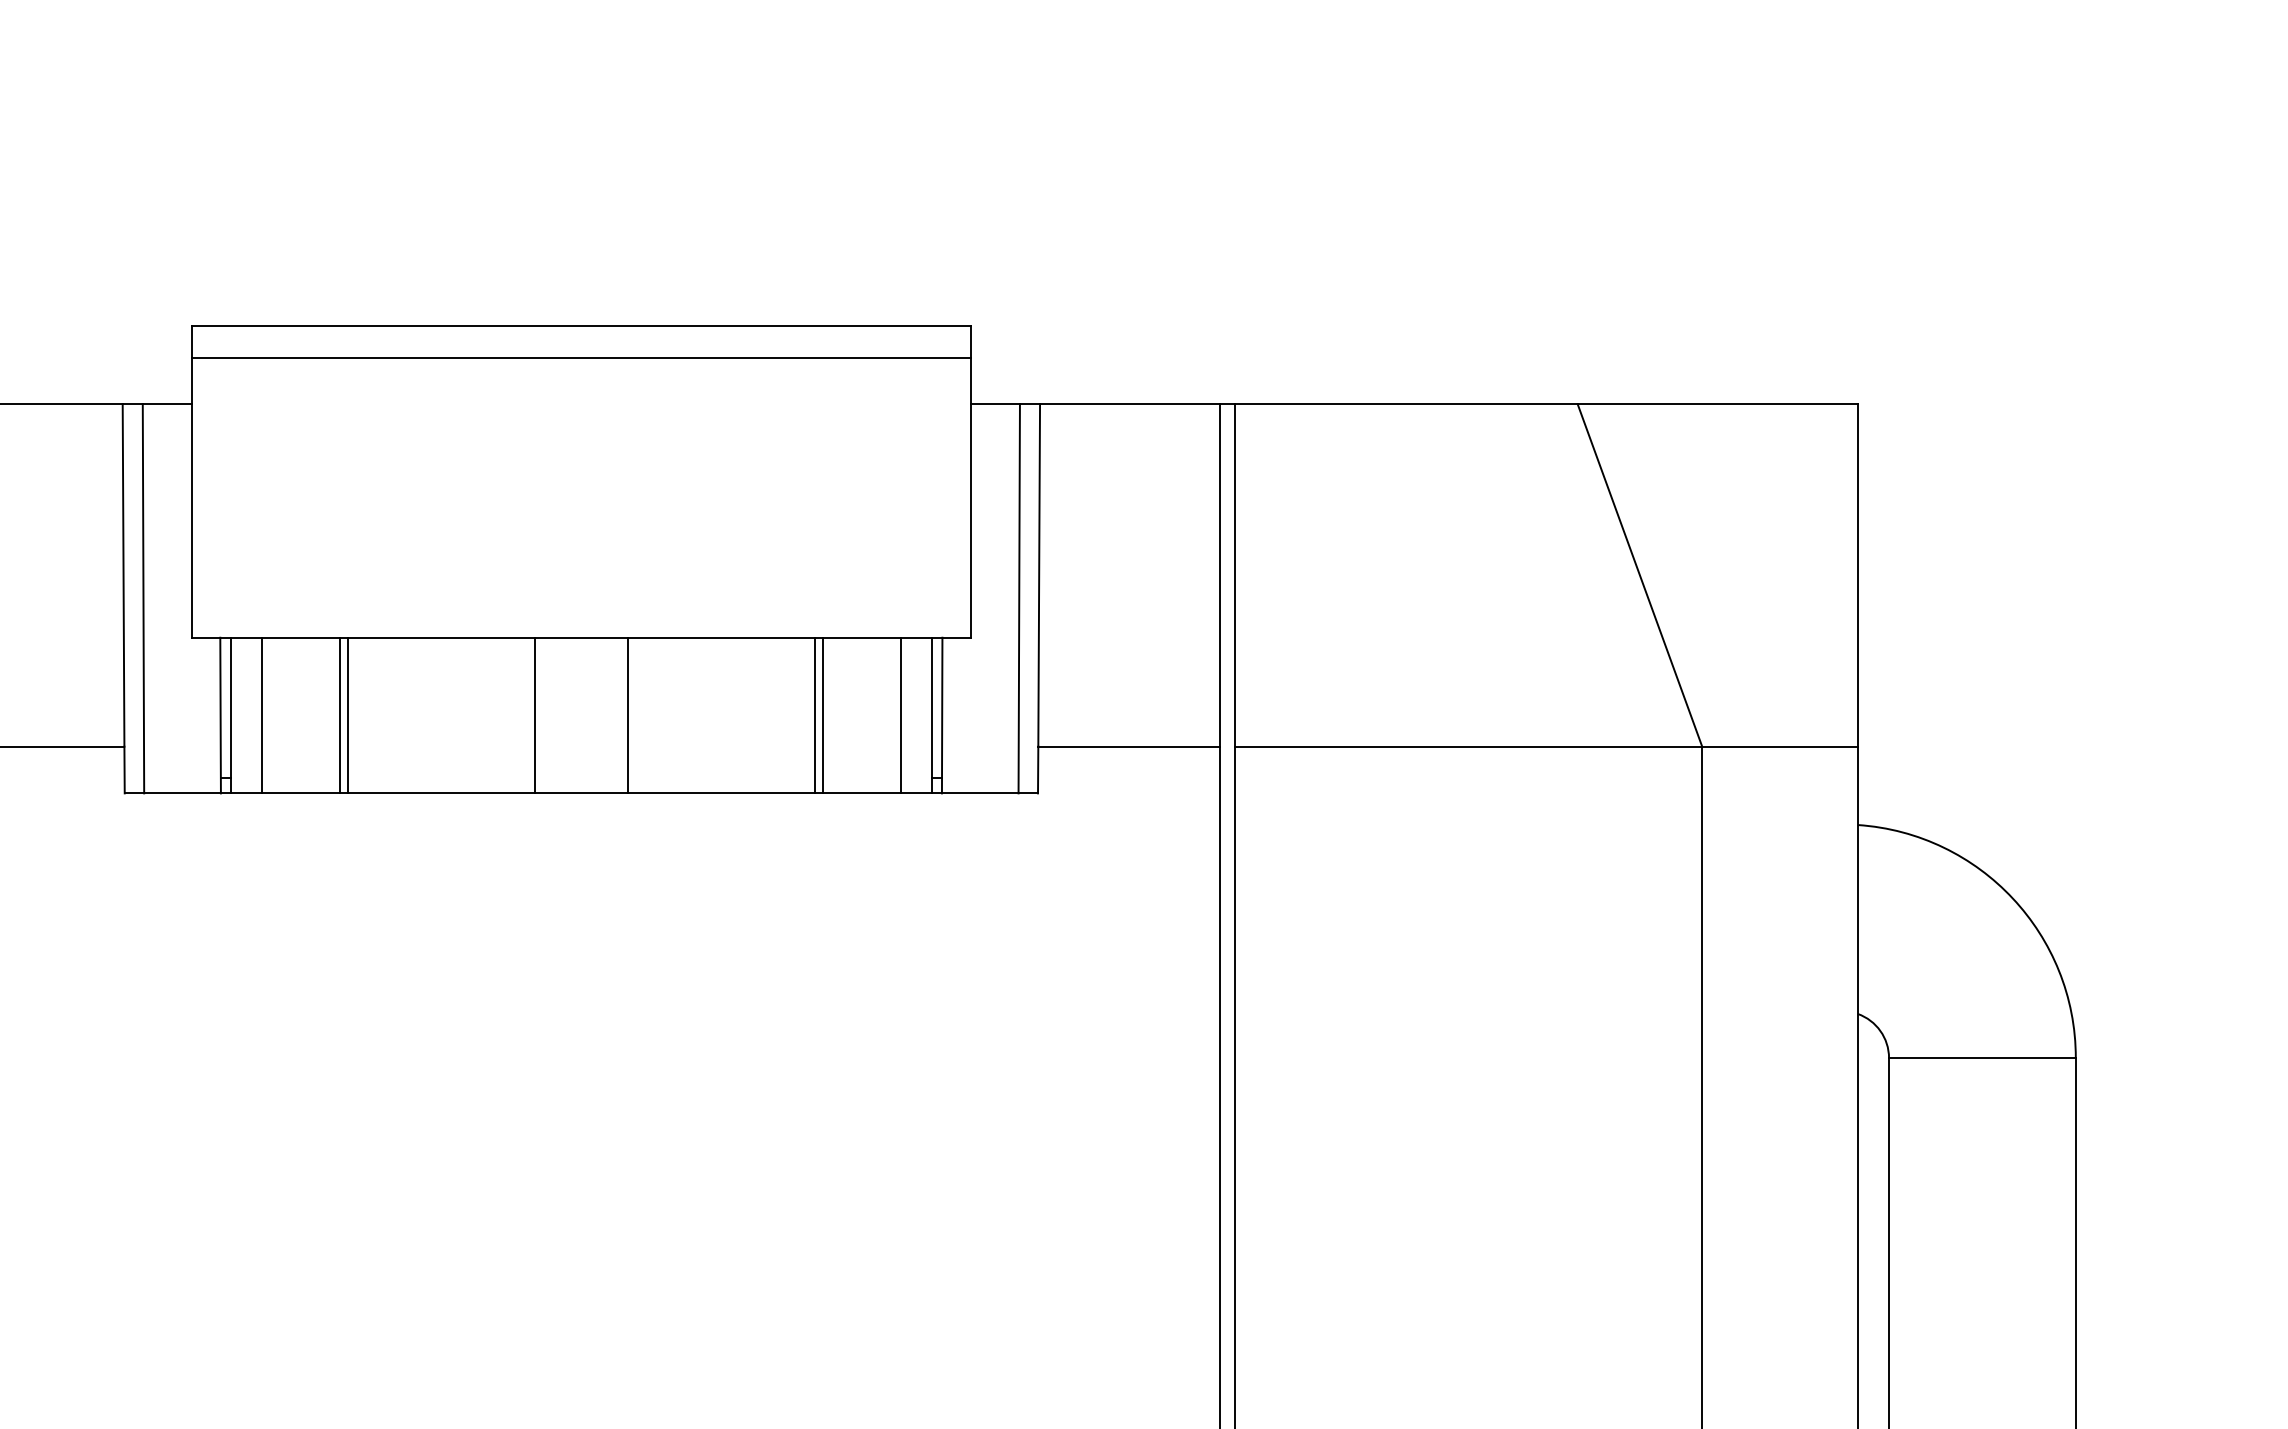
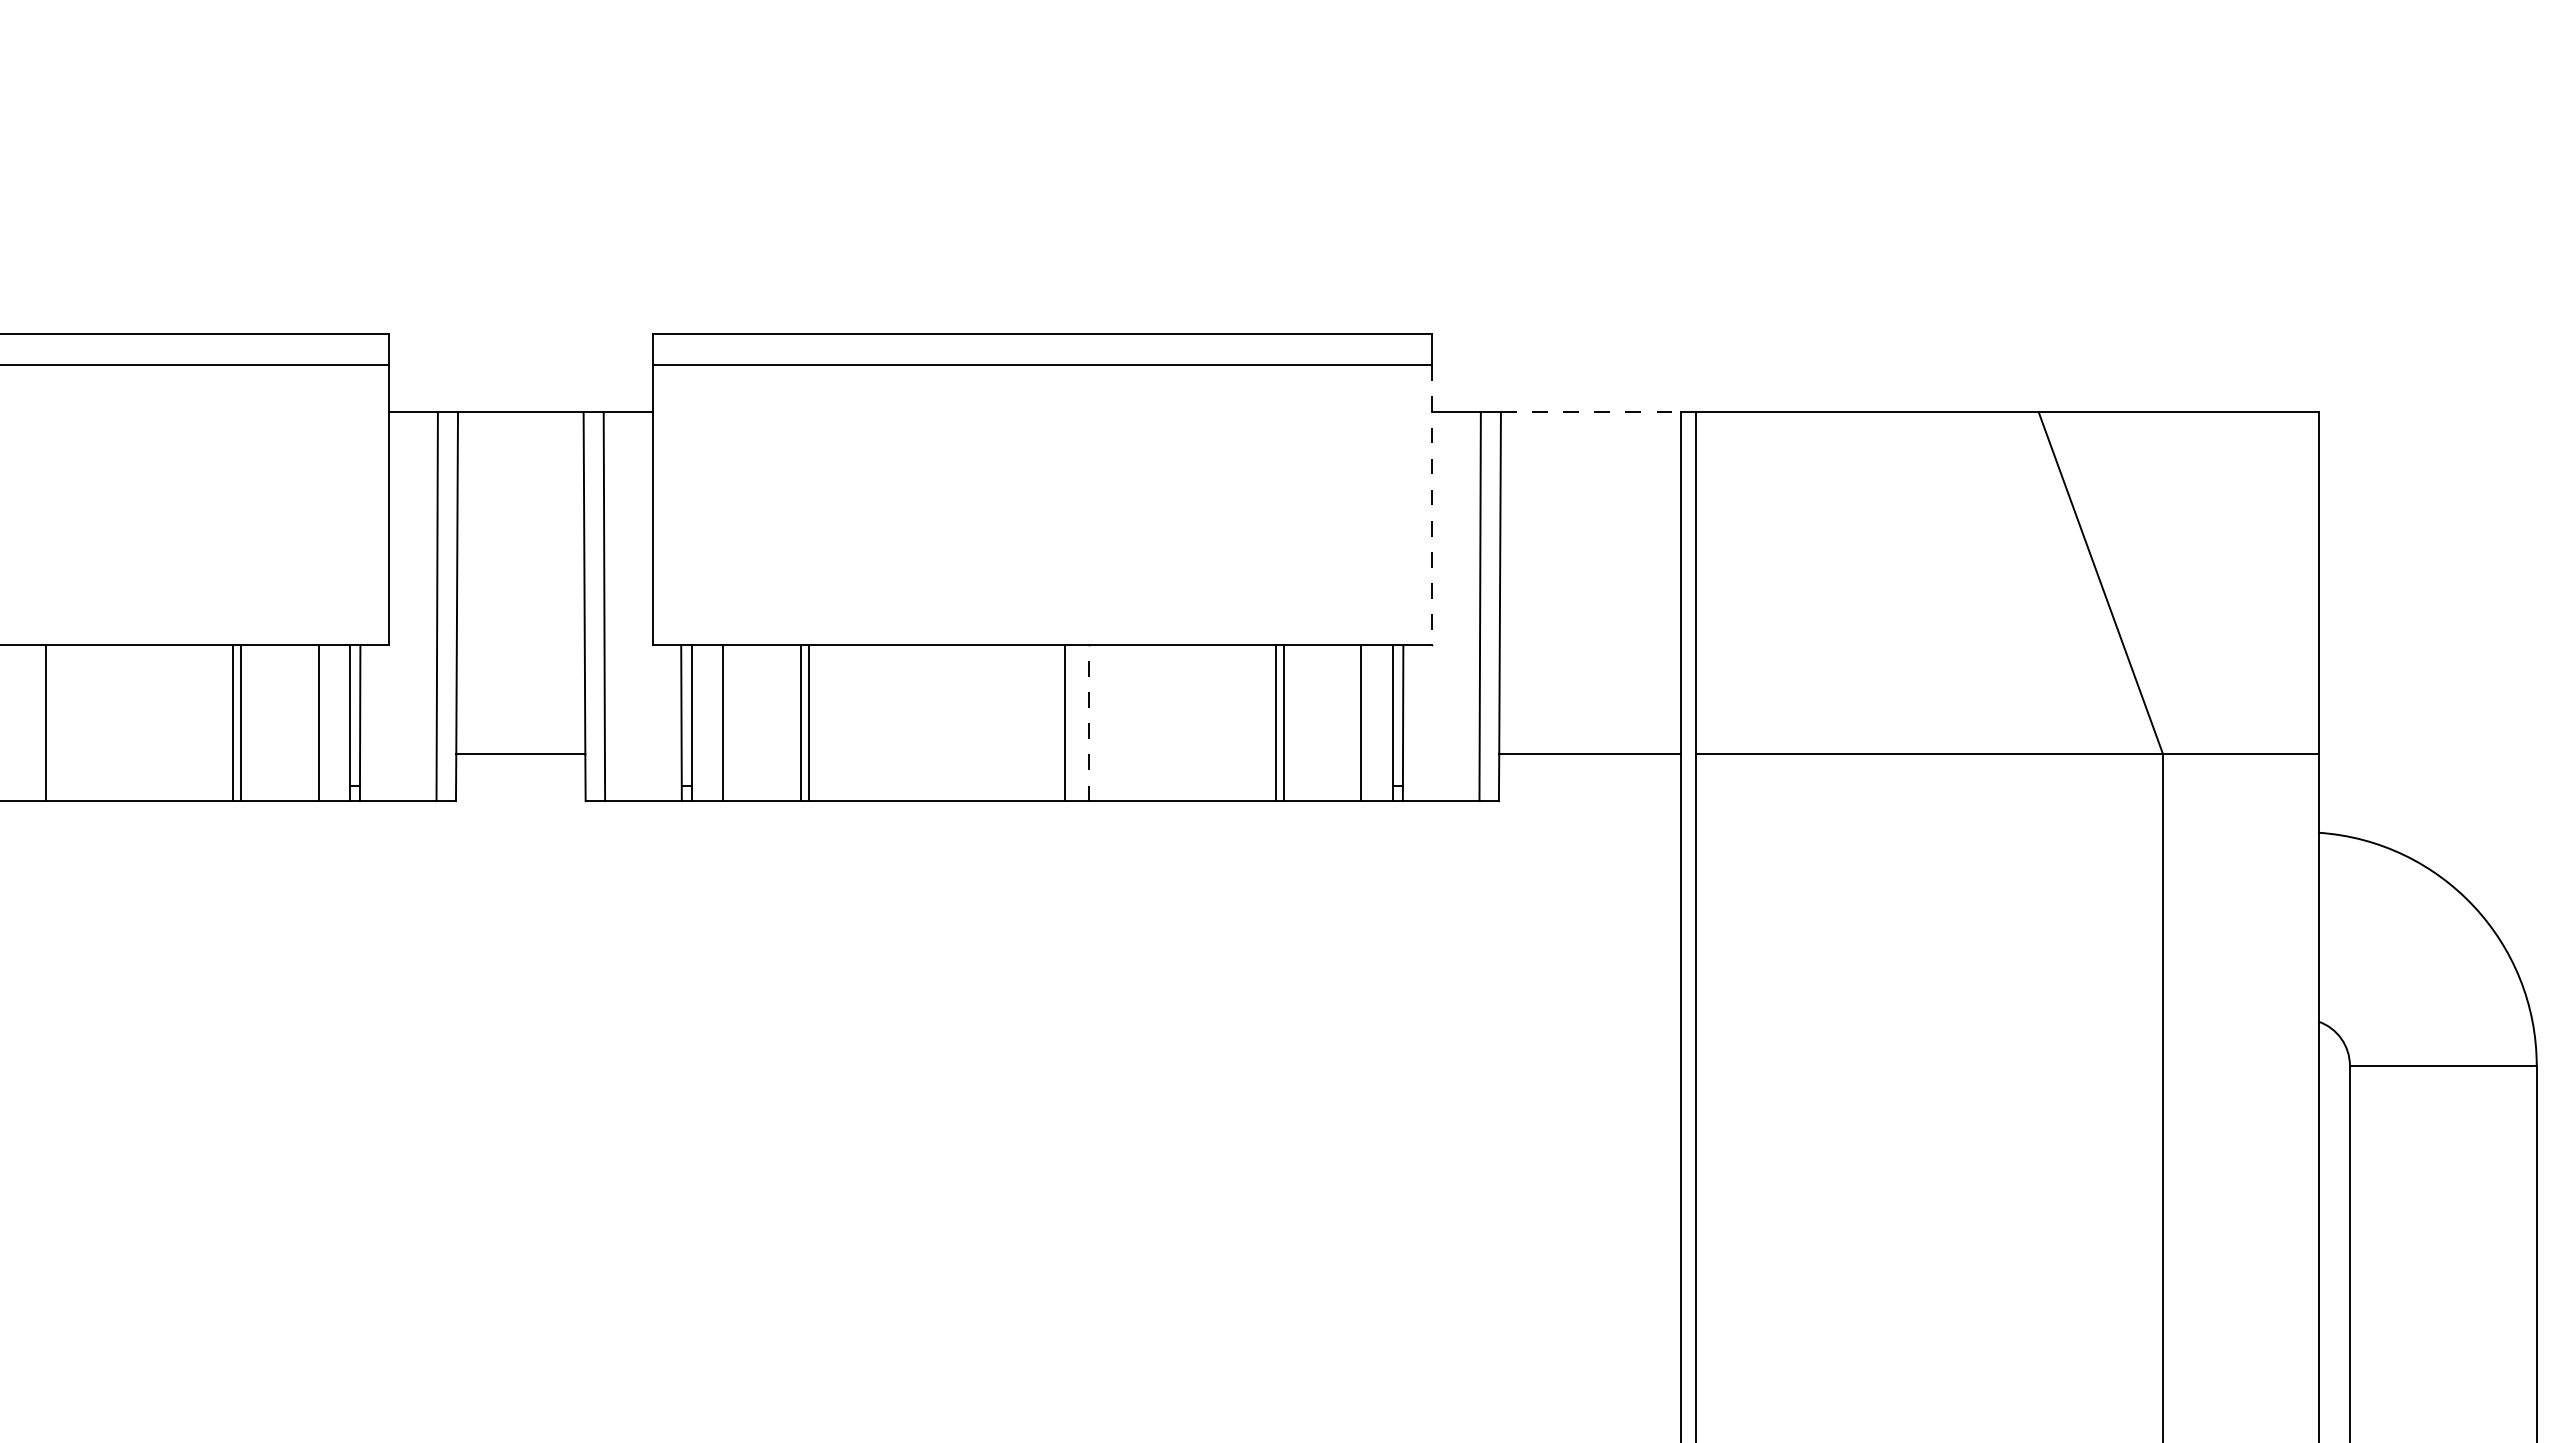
line: (1129, 403) -> (1590, 411), solid -> dashed
line: (970, 497) -> (1431, 505), solid -> dashed
line: (534, 715) -> (1064, 723), moved
line: (628, 715) -> (1089, 723), solid -> dashed

